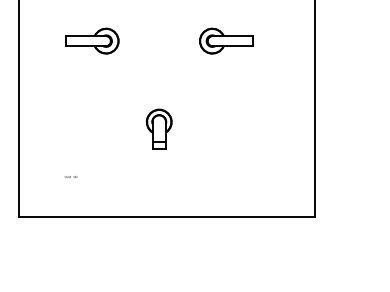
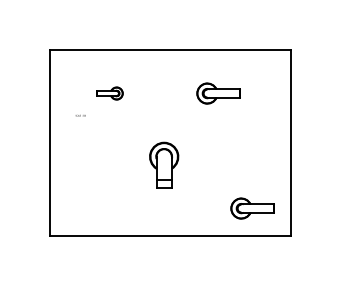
part: (91, 41) -> (109, 93), size x0.6
part: (159, 128) -> (164, 164), size x1.4
text: (70, 176) -> (80, 115), moved
part: (268, 182) -> (252, 208), added

